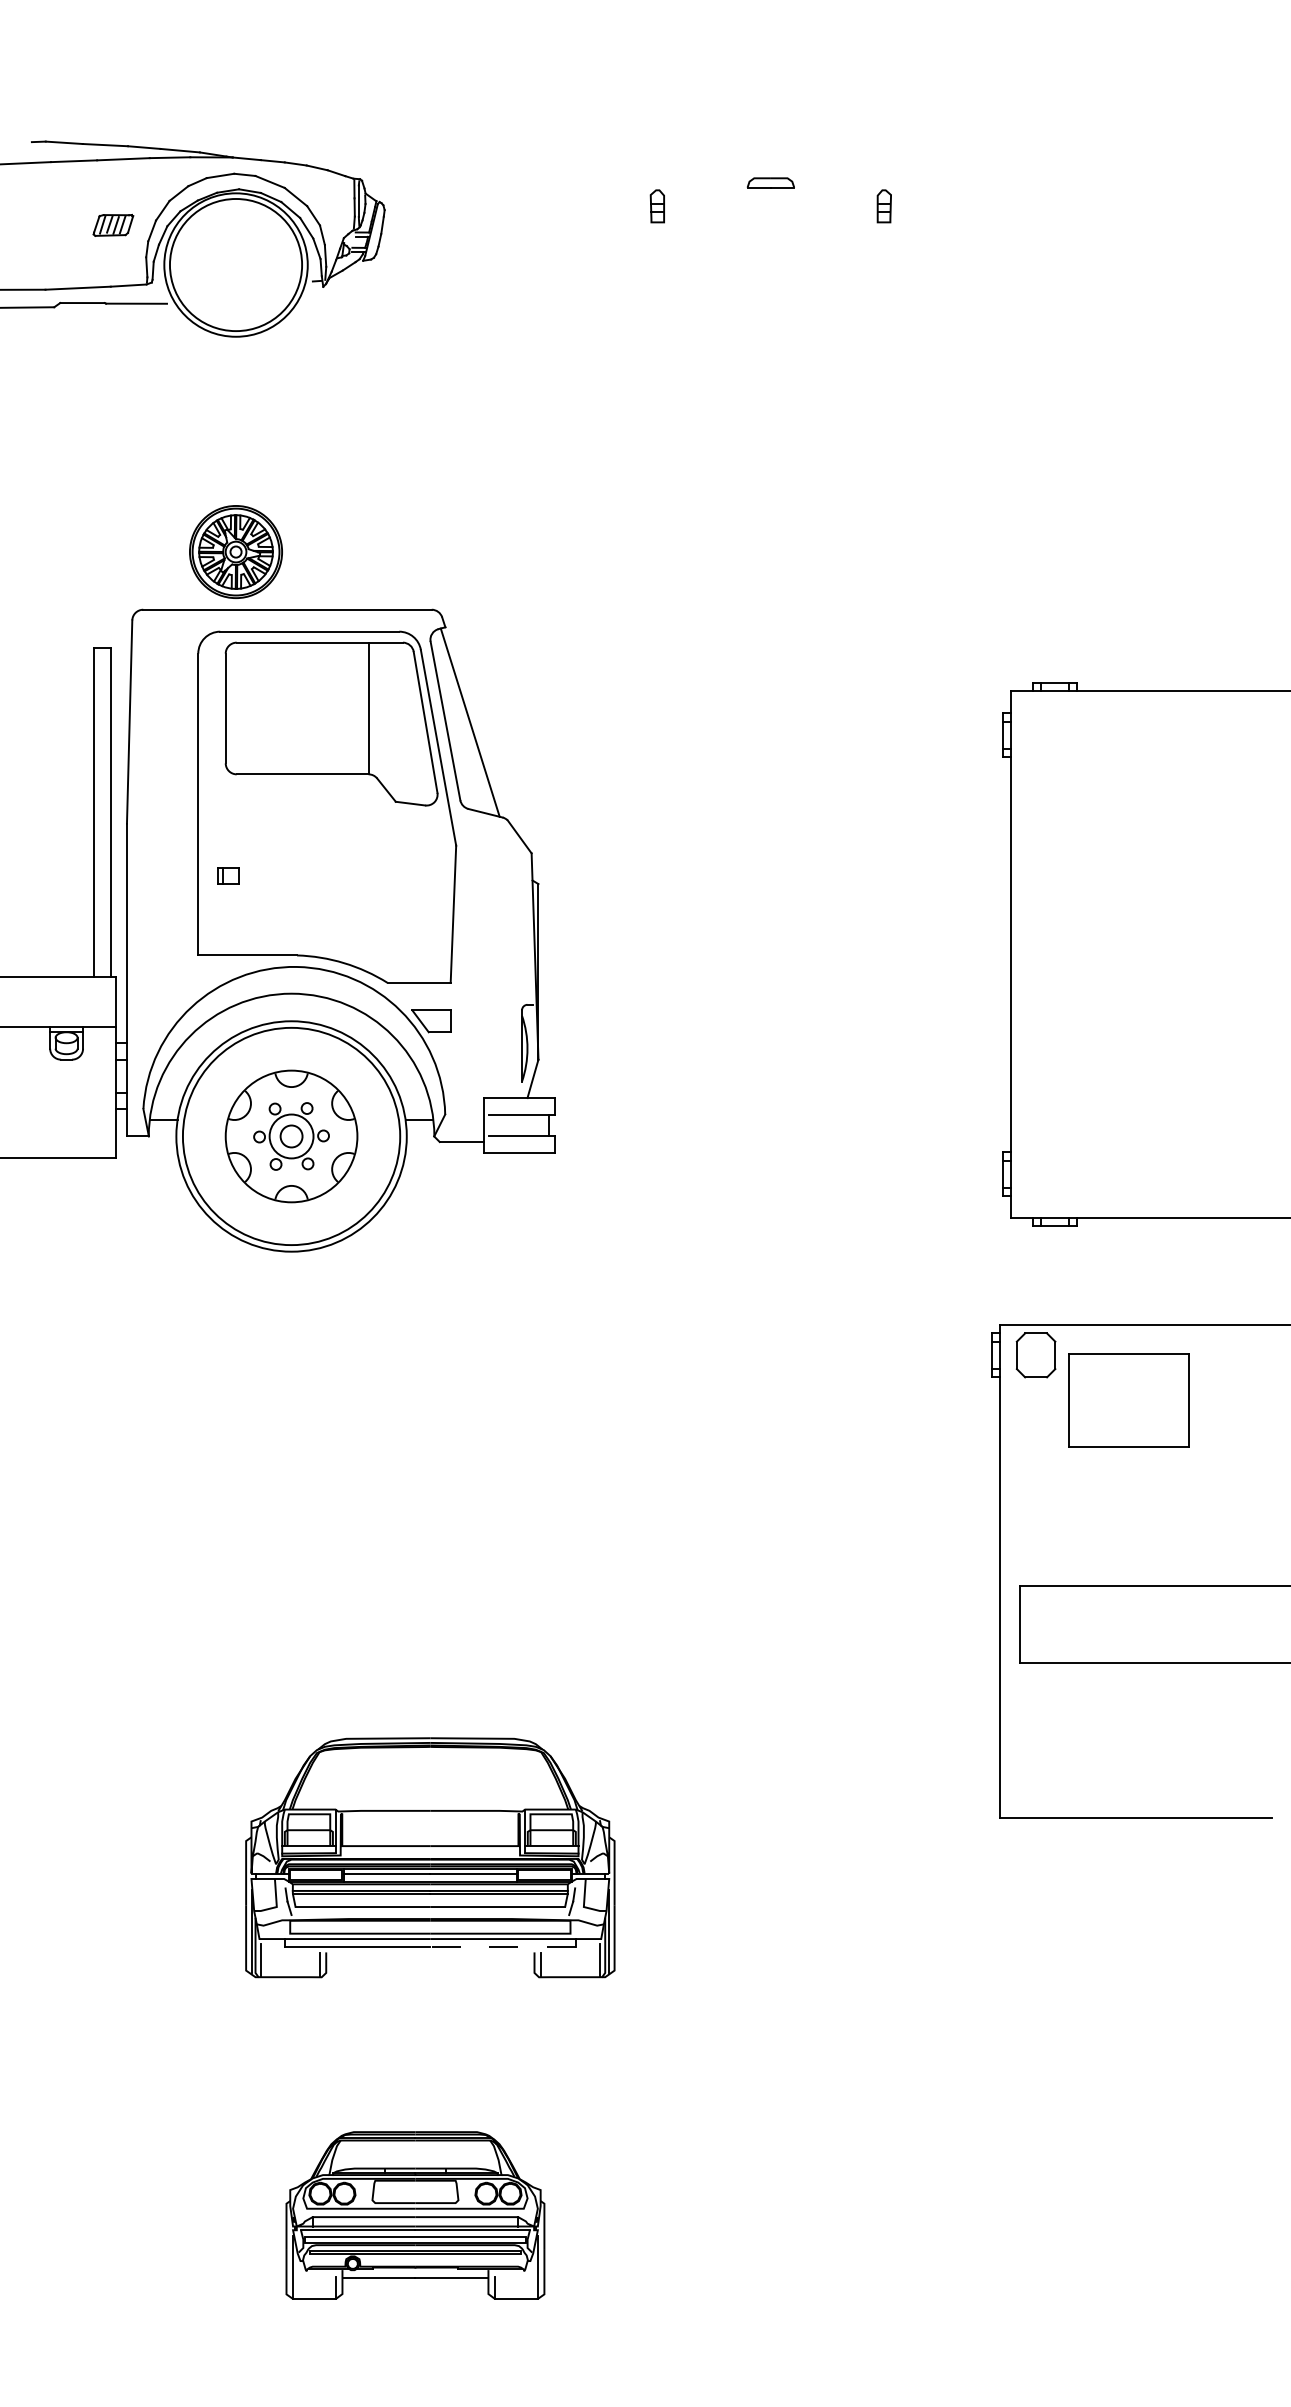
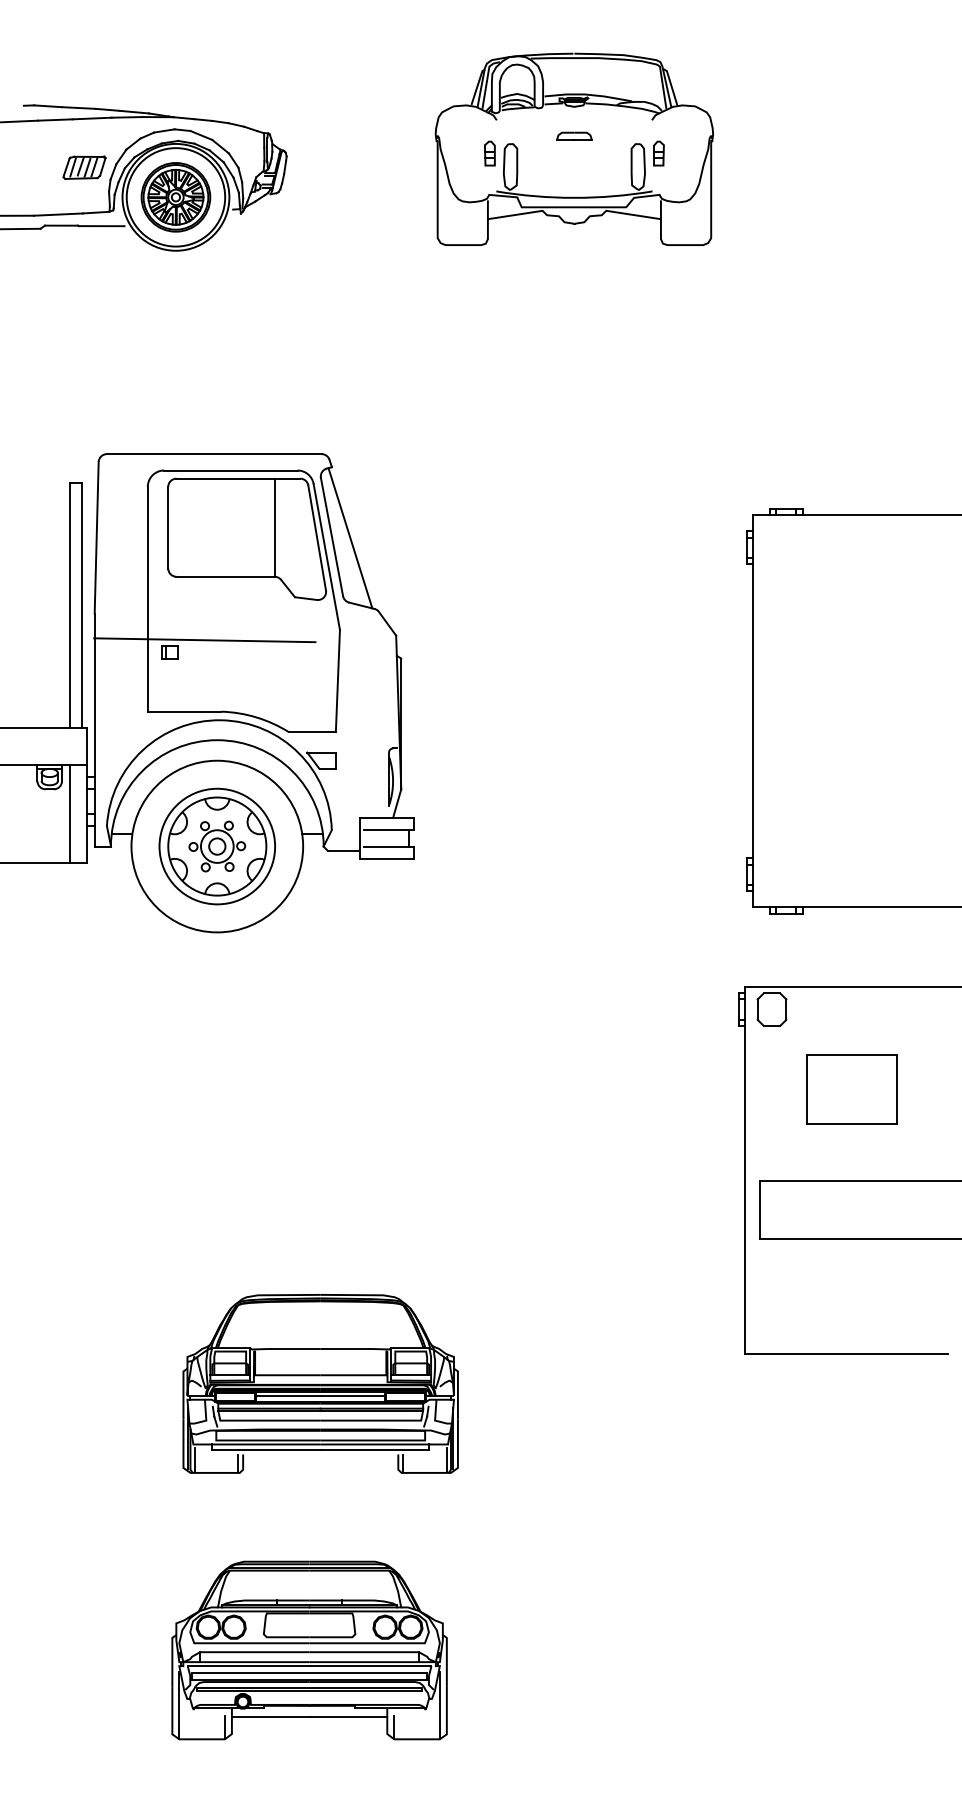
part: (770, 200) -> (574, 149), added
part: (113, 225) -> (84, 167), size x1.43
part: (235, 551) -> (175, 196), moved
line: (274, 859) -> (204, 640), added
line: (94, 1092) -> (70, 813), added
circle: (291, 1136) -> (217, 846), size x0.71
part: (1128, 1400) -> (851, 1089), moved
line: (503, 1947) -> (375, 1450), dashed -> solid
part: (415, 2215) -> (309, 1650), size x1.43

